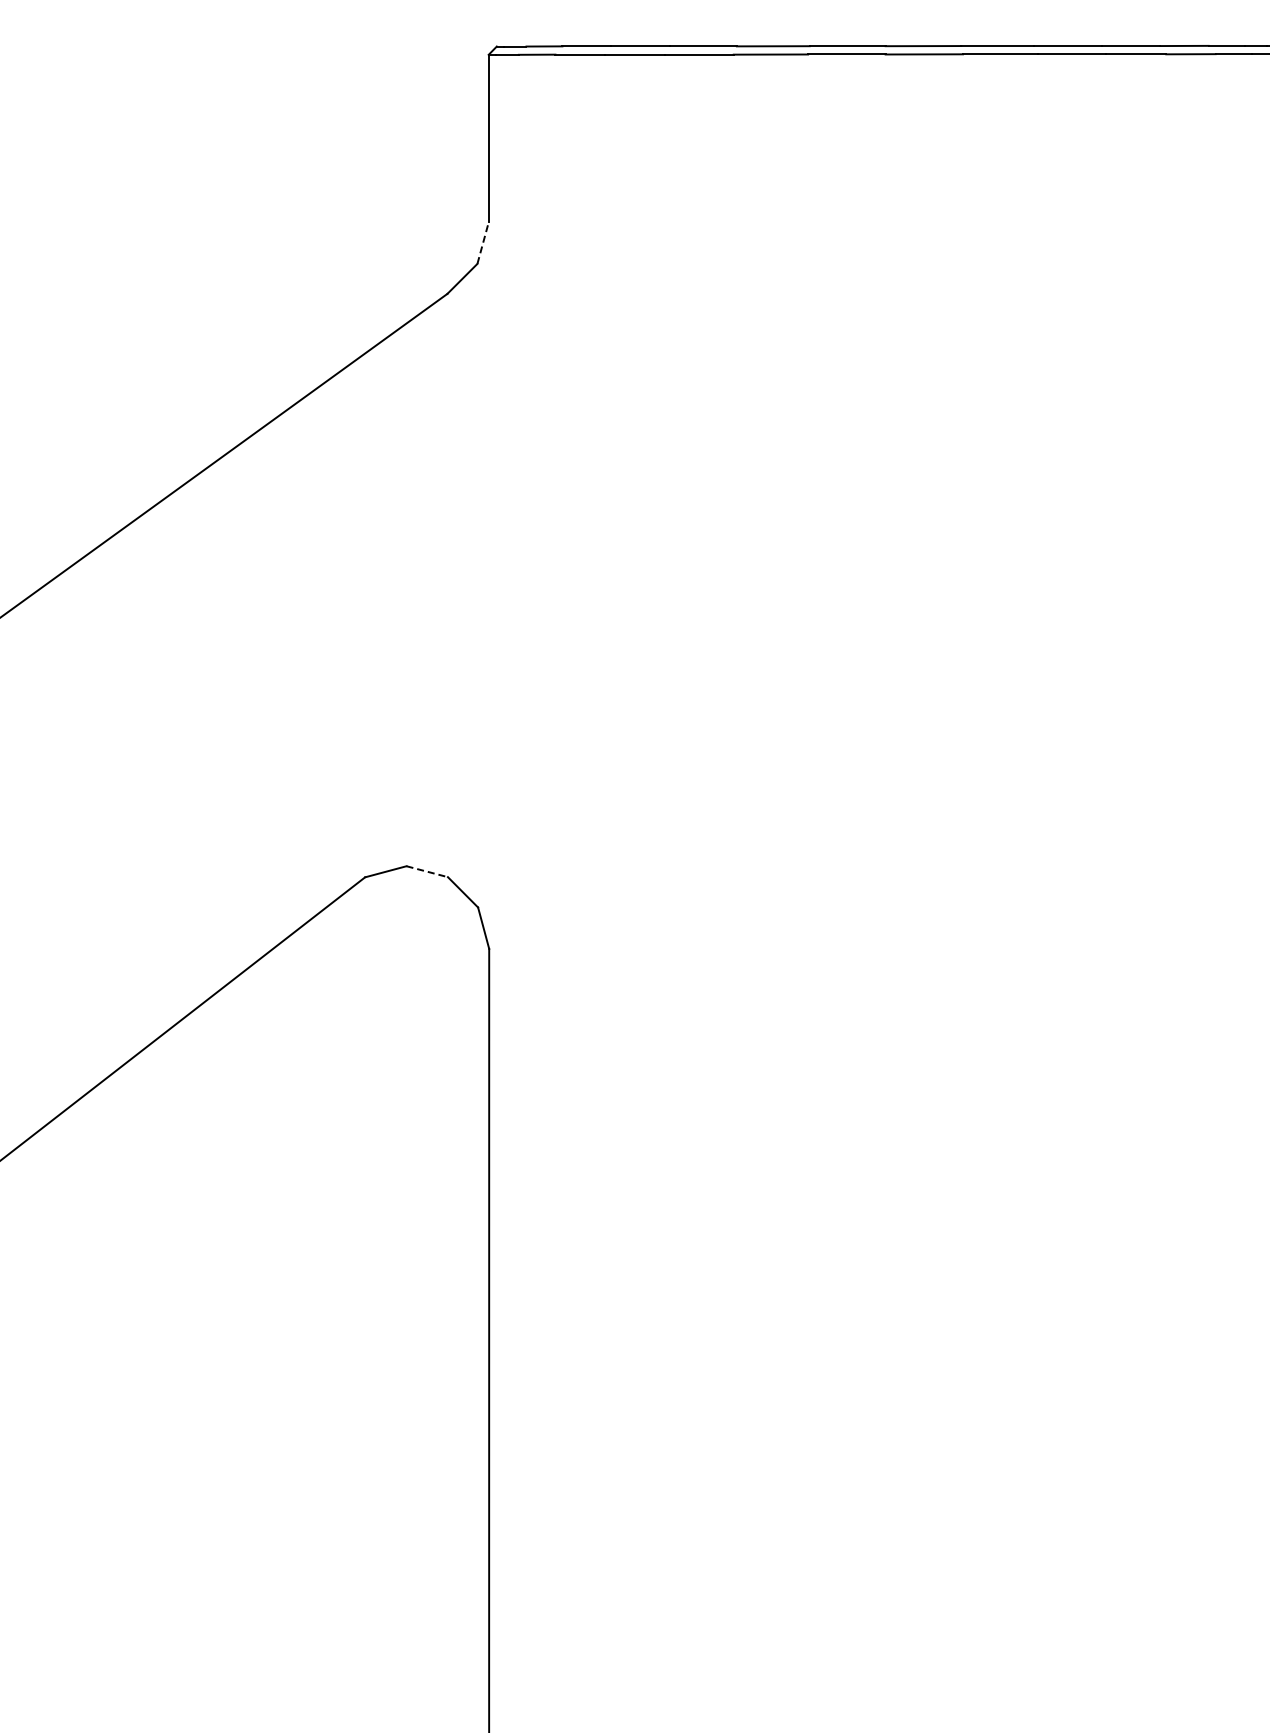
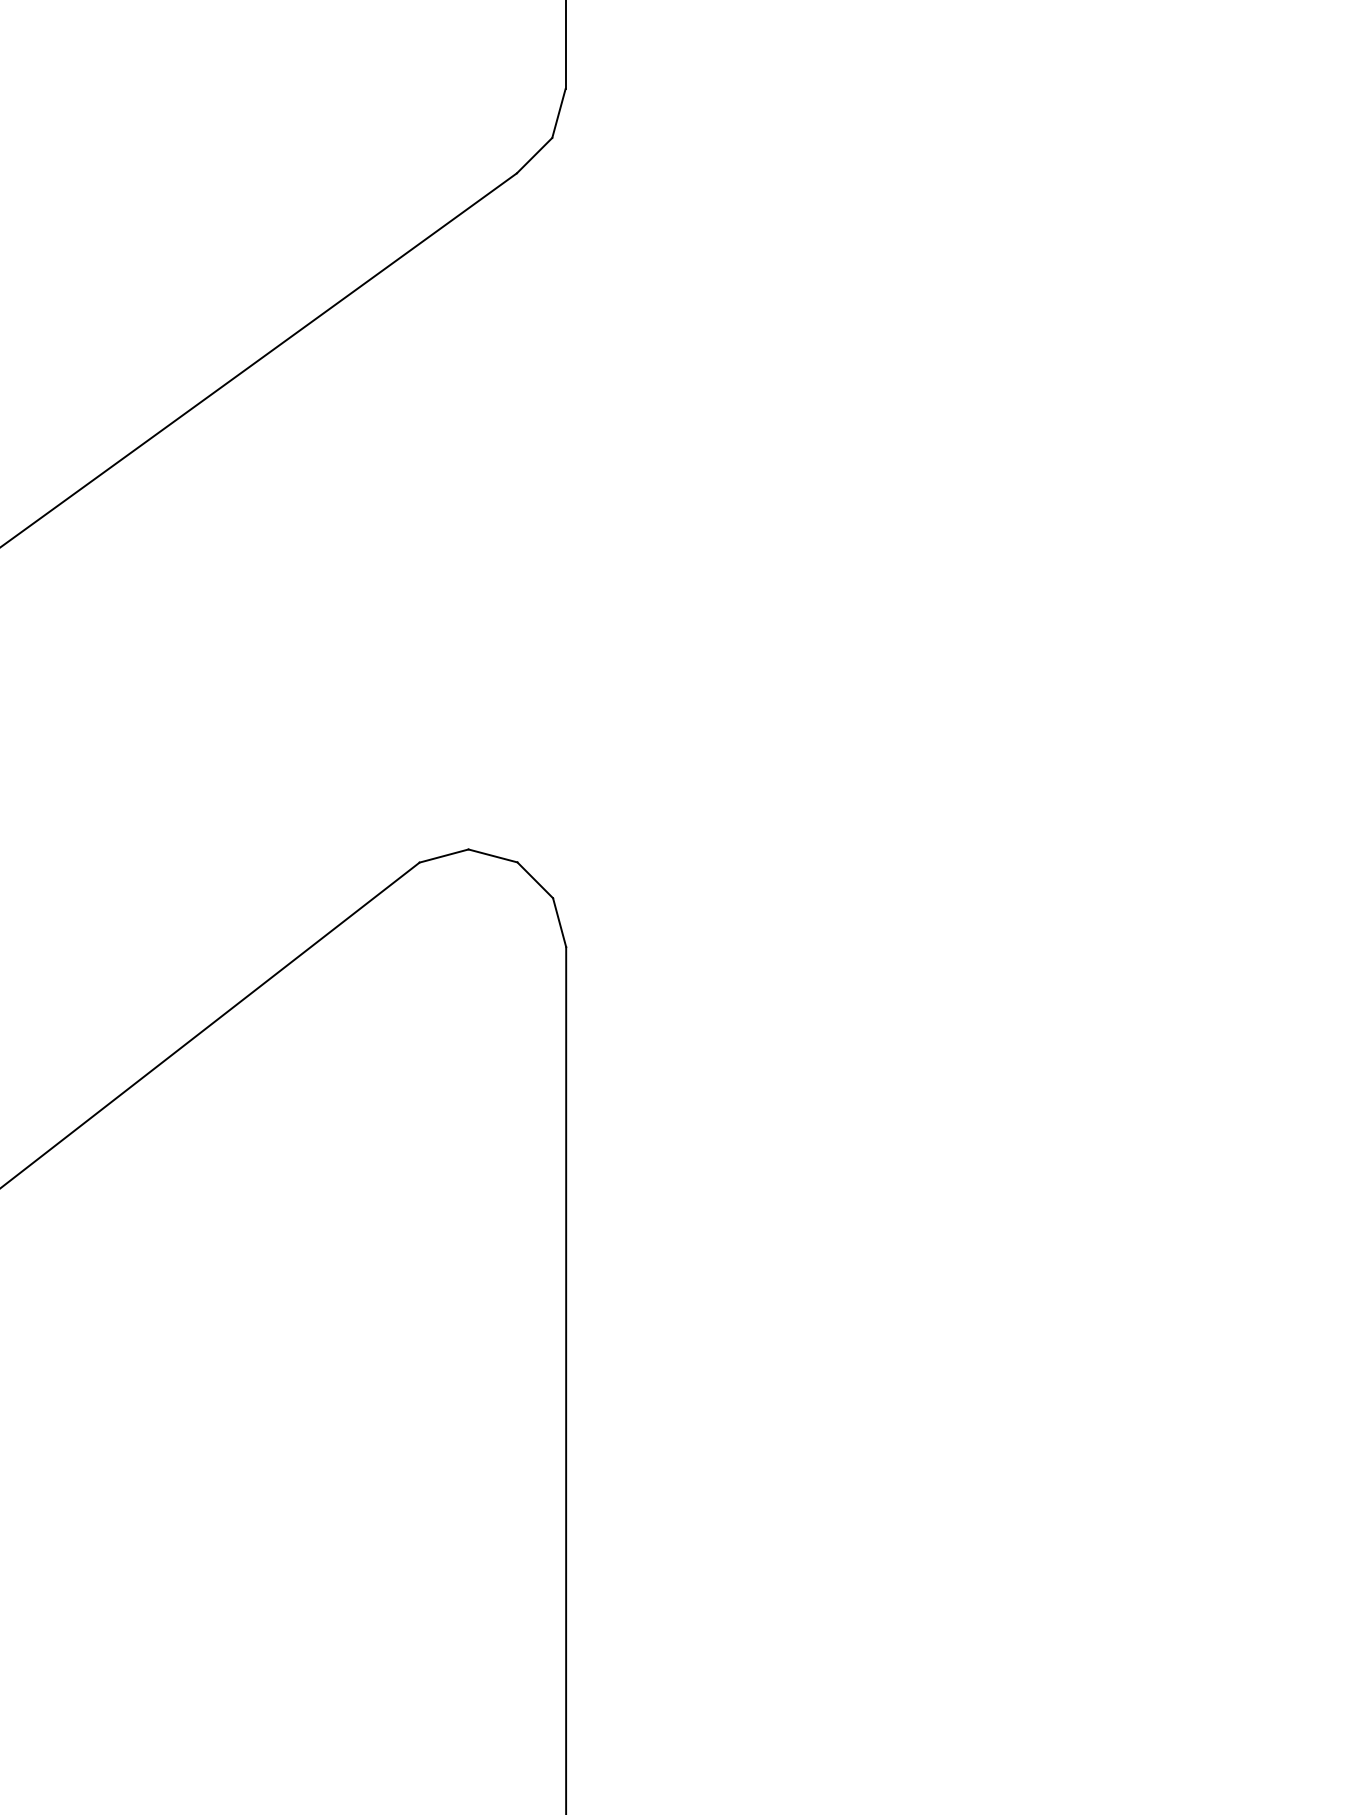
line: (483, 242) -> (559, 112), dashed -> solid
line: (427, 871) -> (493, 855), dashed -> solid

